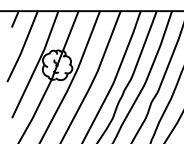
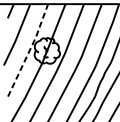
line: (37, 64) -> (30, 50), solid -> dashed

